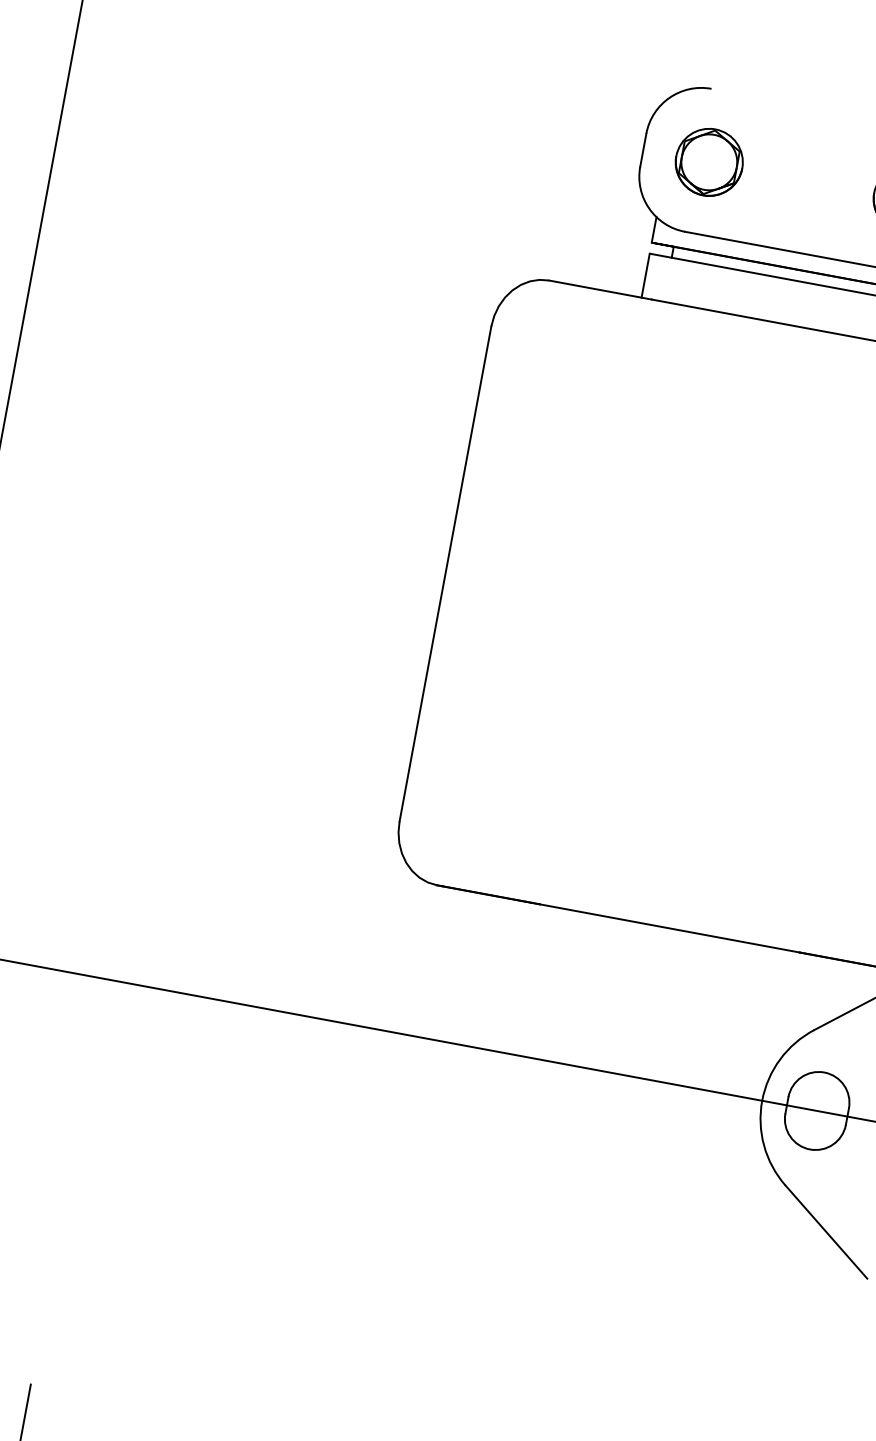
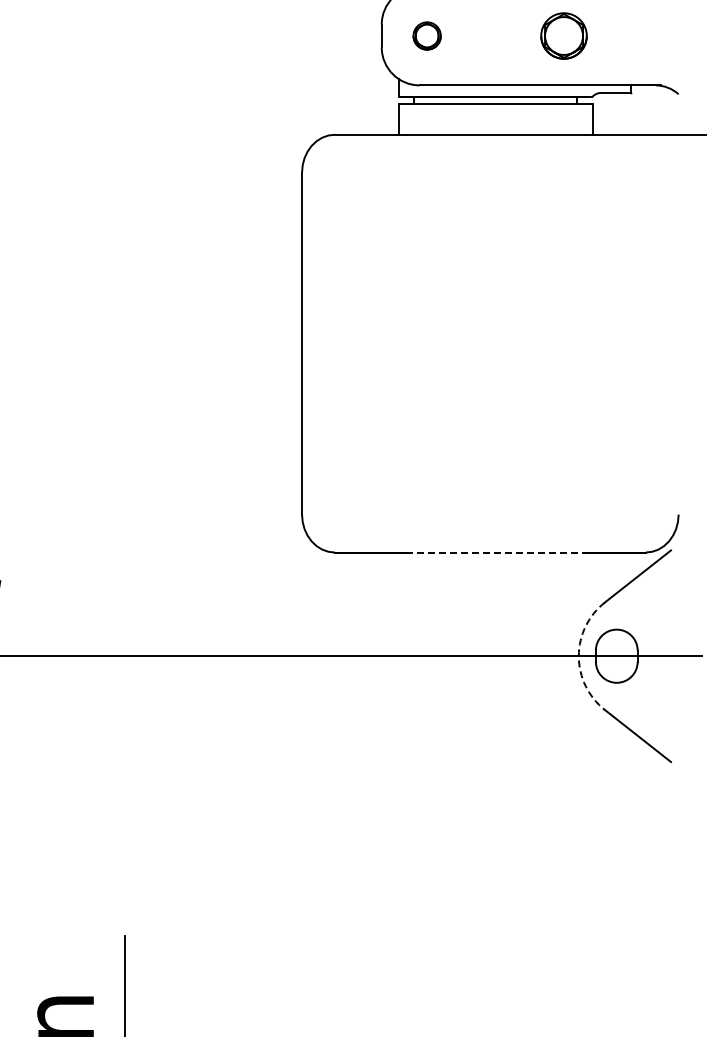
part: (708, 161) -> (426, 35), size x0.6
line: (669, 928) -> (495, 552), solid -> dashed
arc: (761, 1101) -> (578, 656), solid -> dashed

